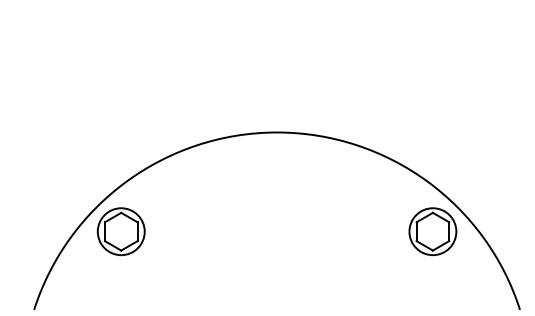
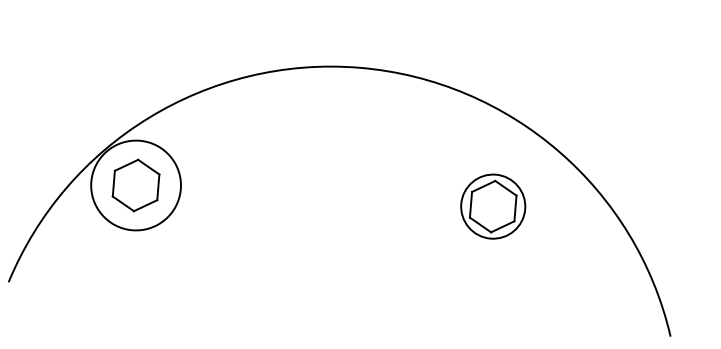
circle: (120, 231) -> (135, 185), size x1.4
part: (432, 231) -> (492, 206), moved

